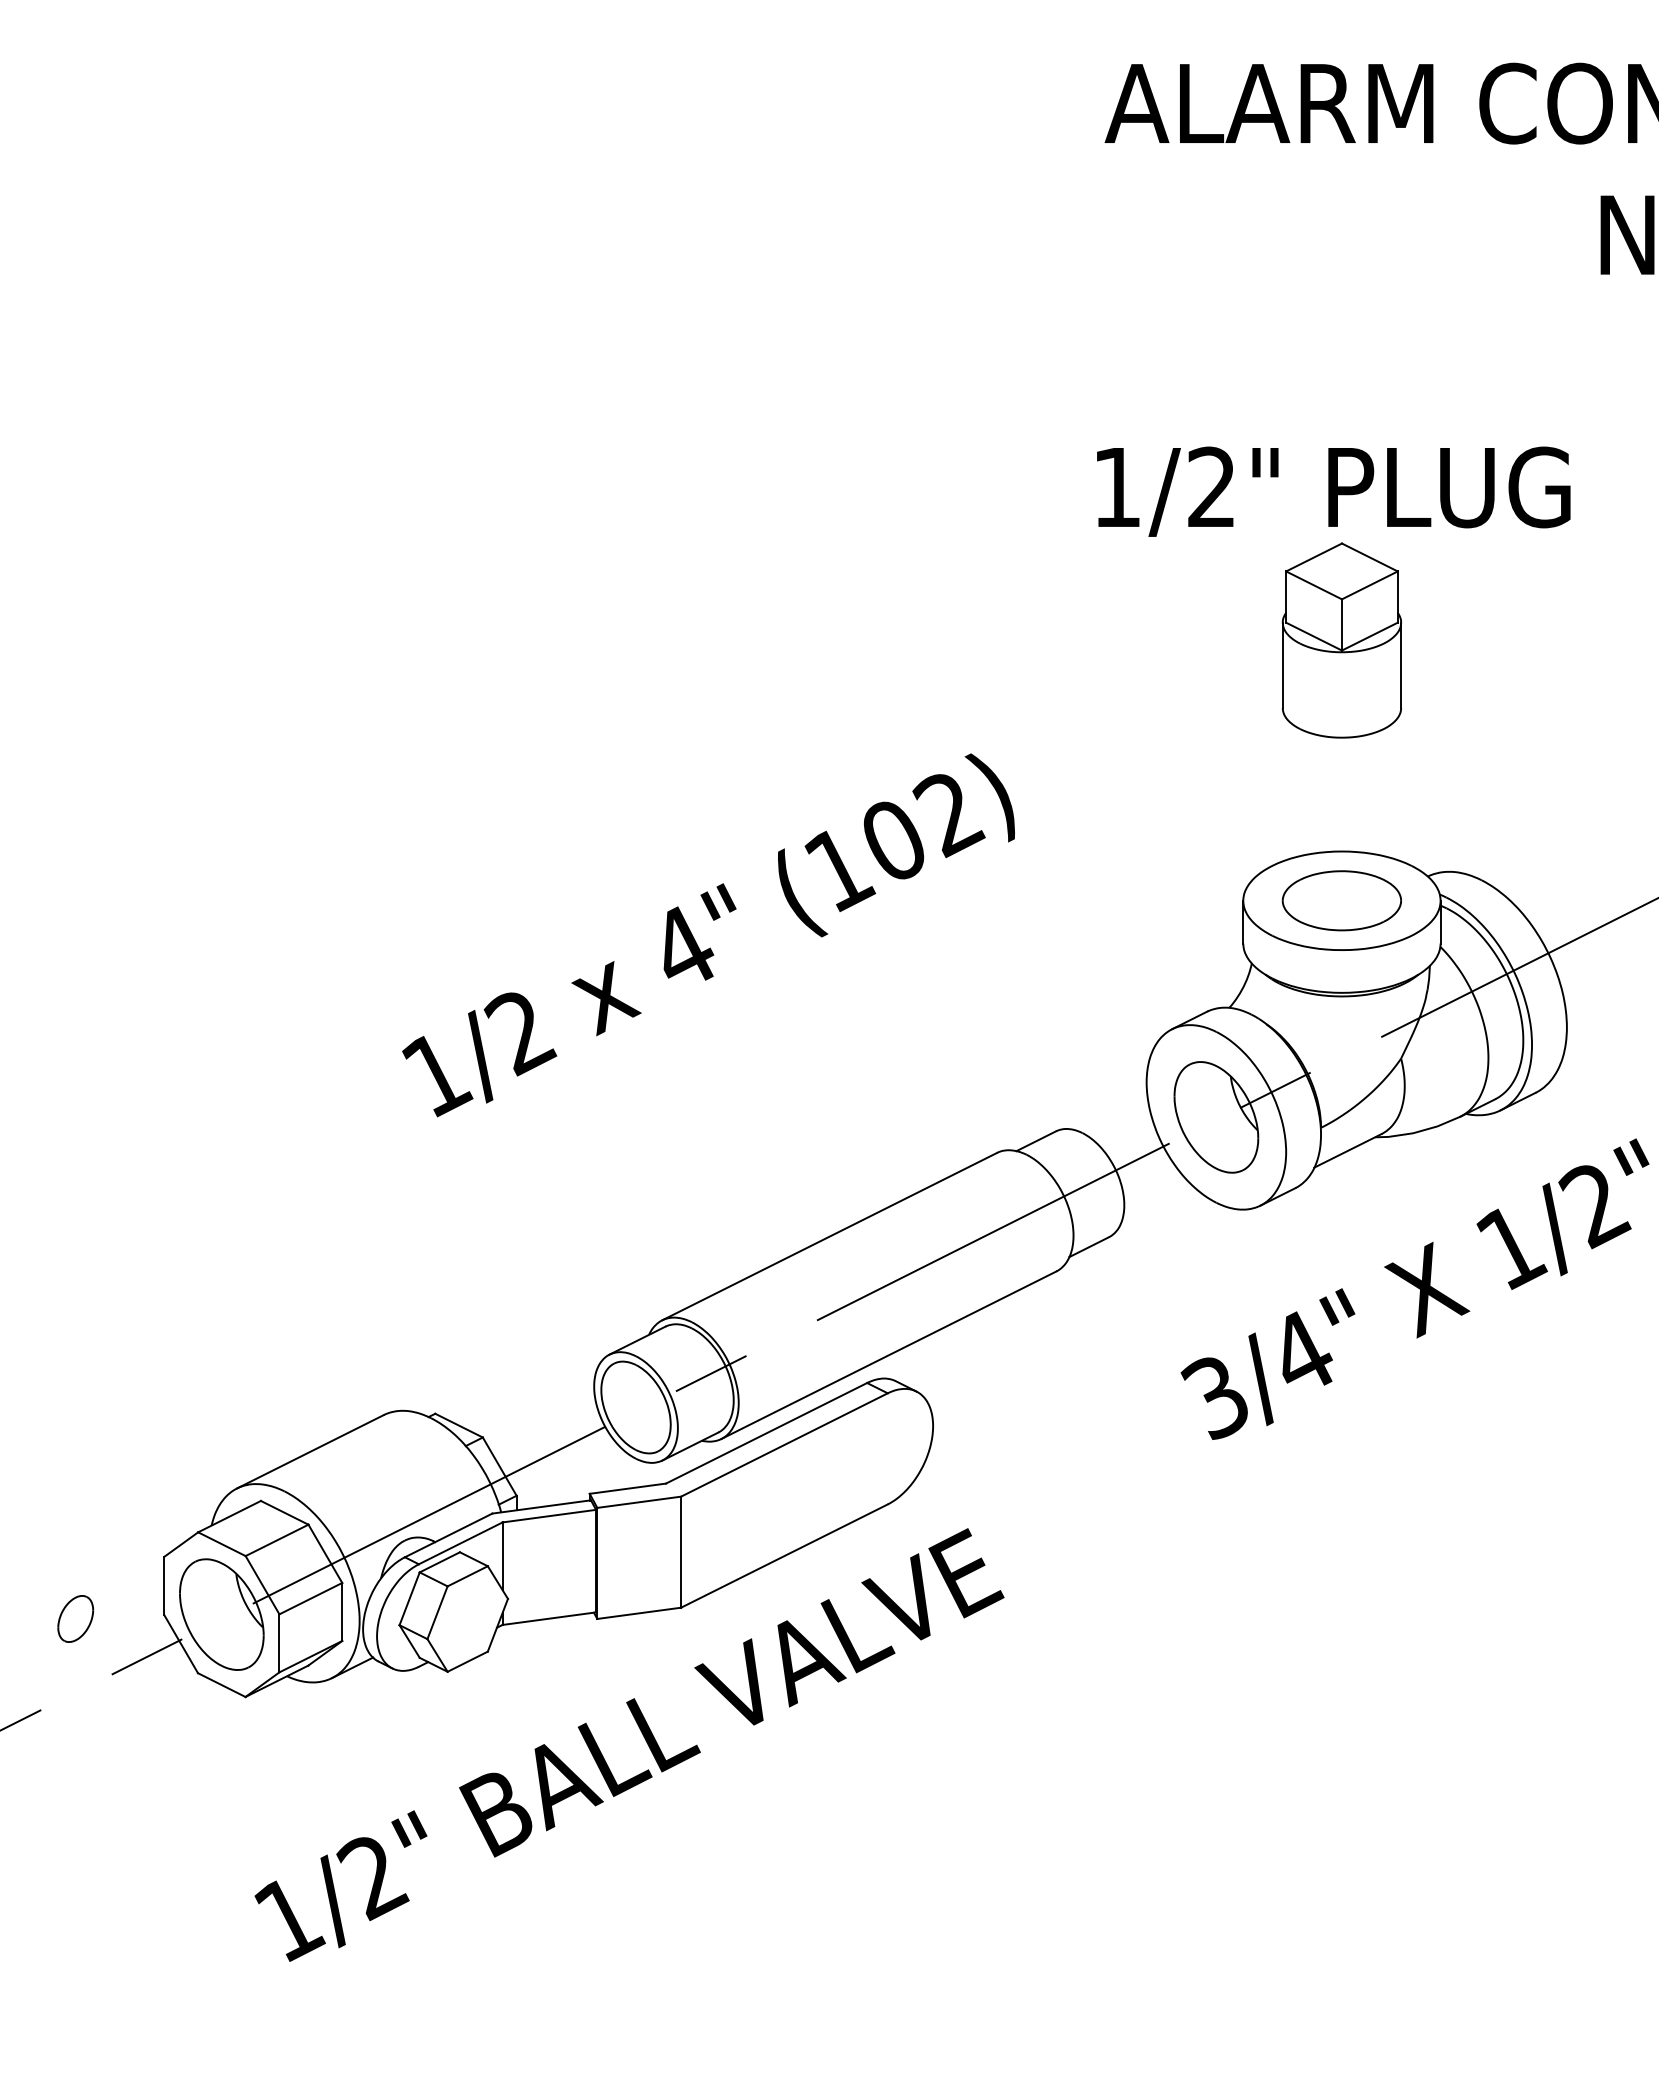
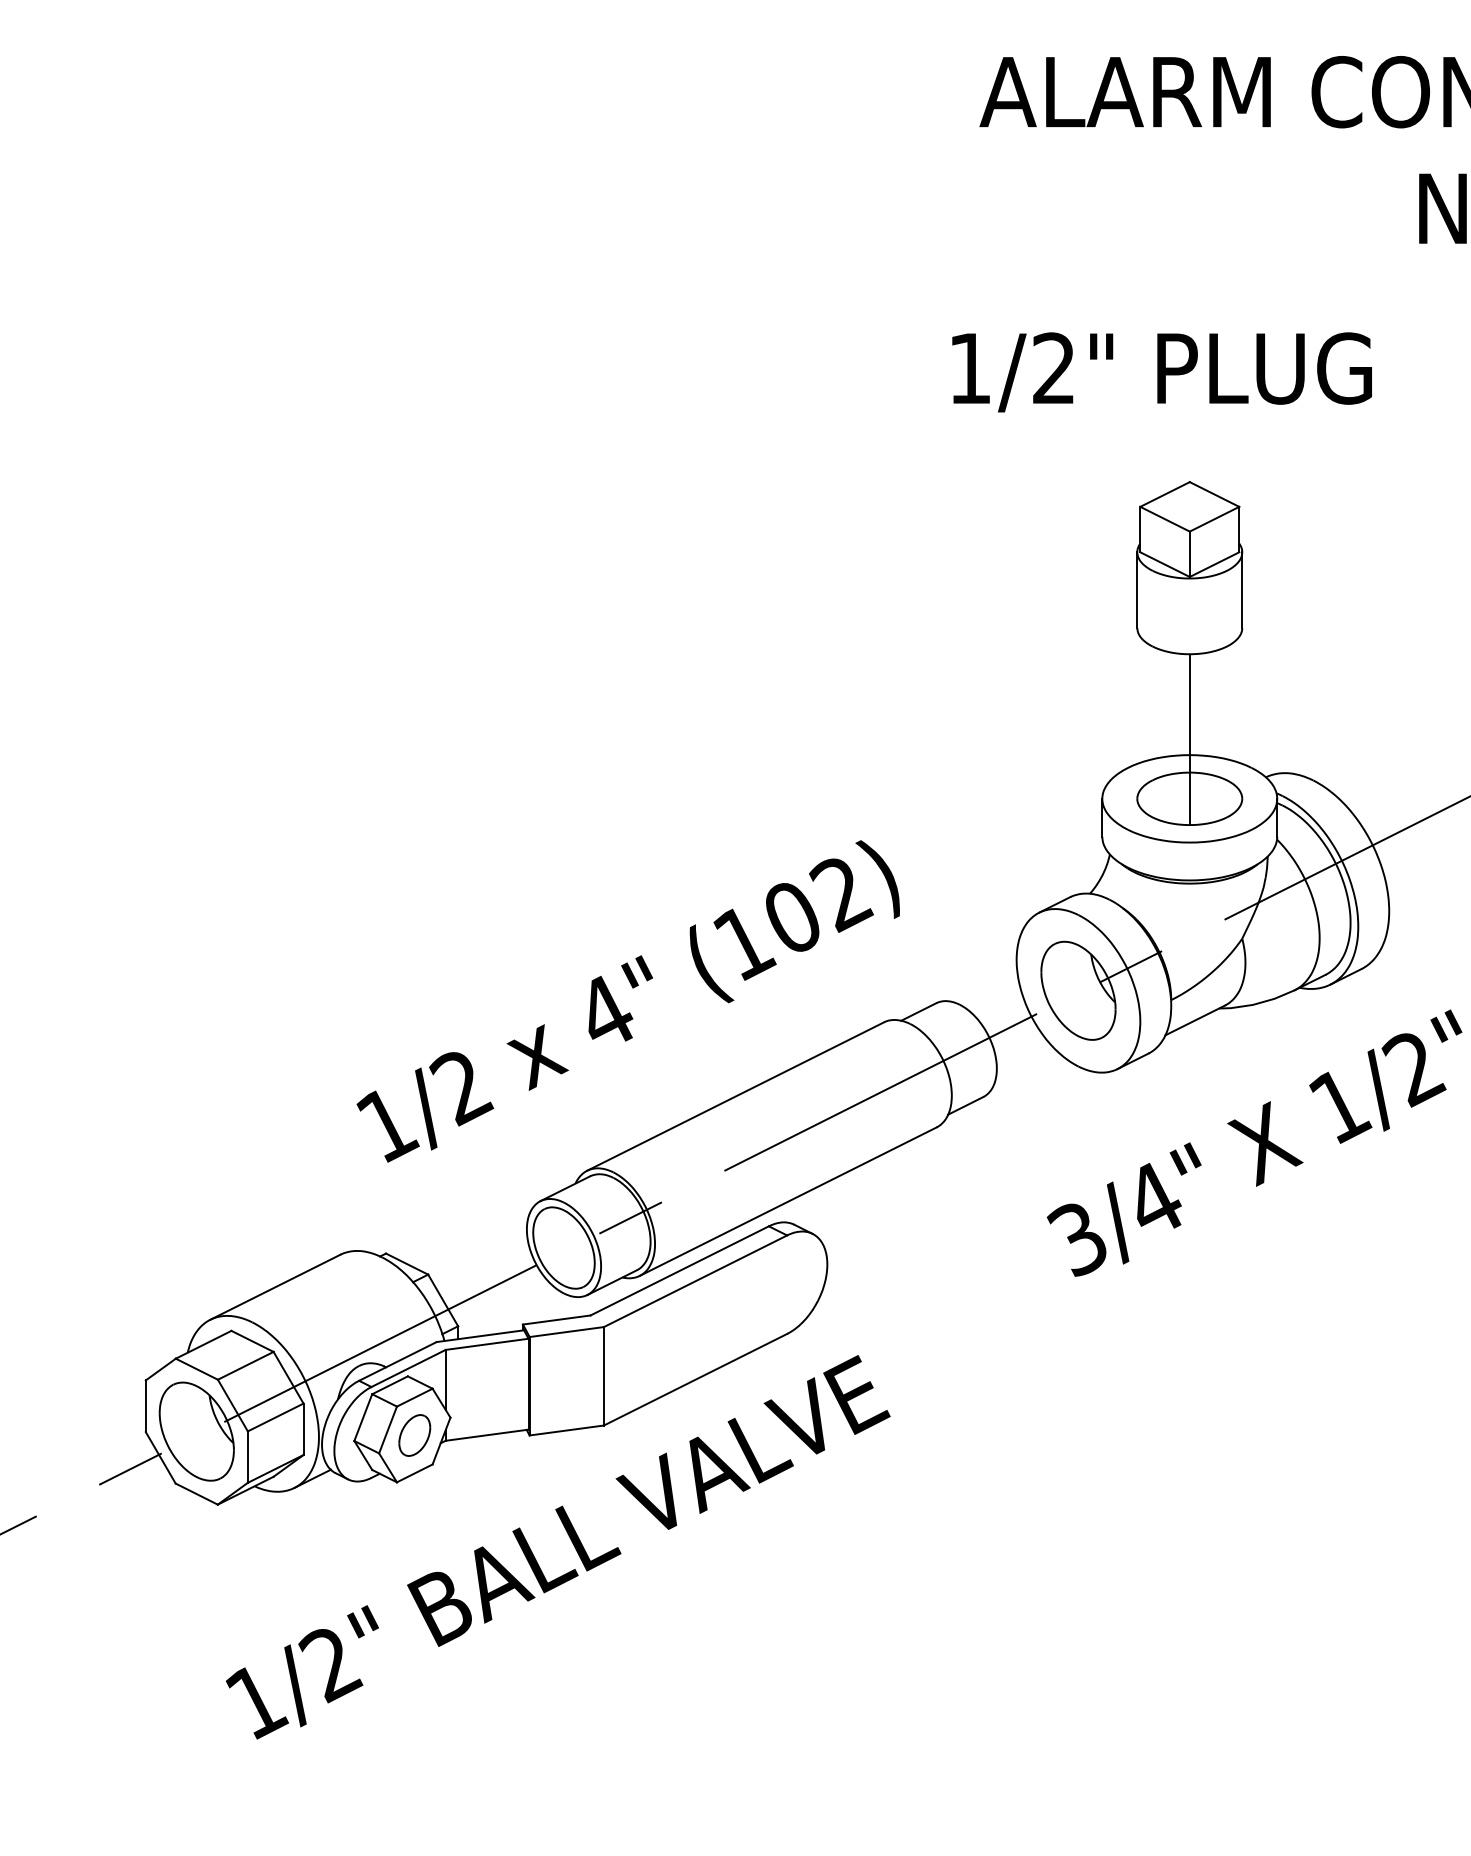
text: (1333, 491) -> (1161, 372), moved
line: (1342, 833) -> (1190, 739), added
text: (708, 935) -> (628, 1001), moved
part: (75, 1618) -> (414, 1435), moved

